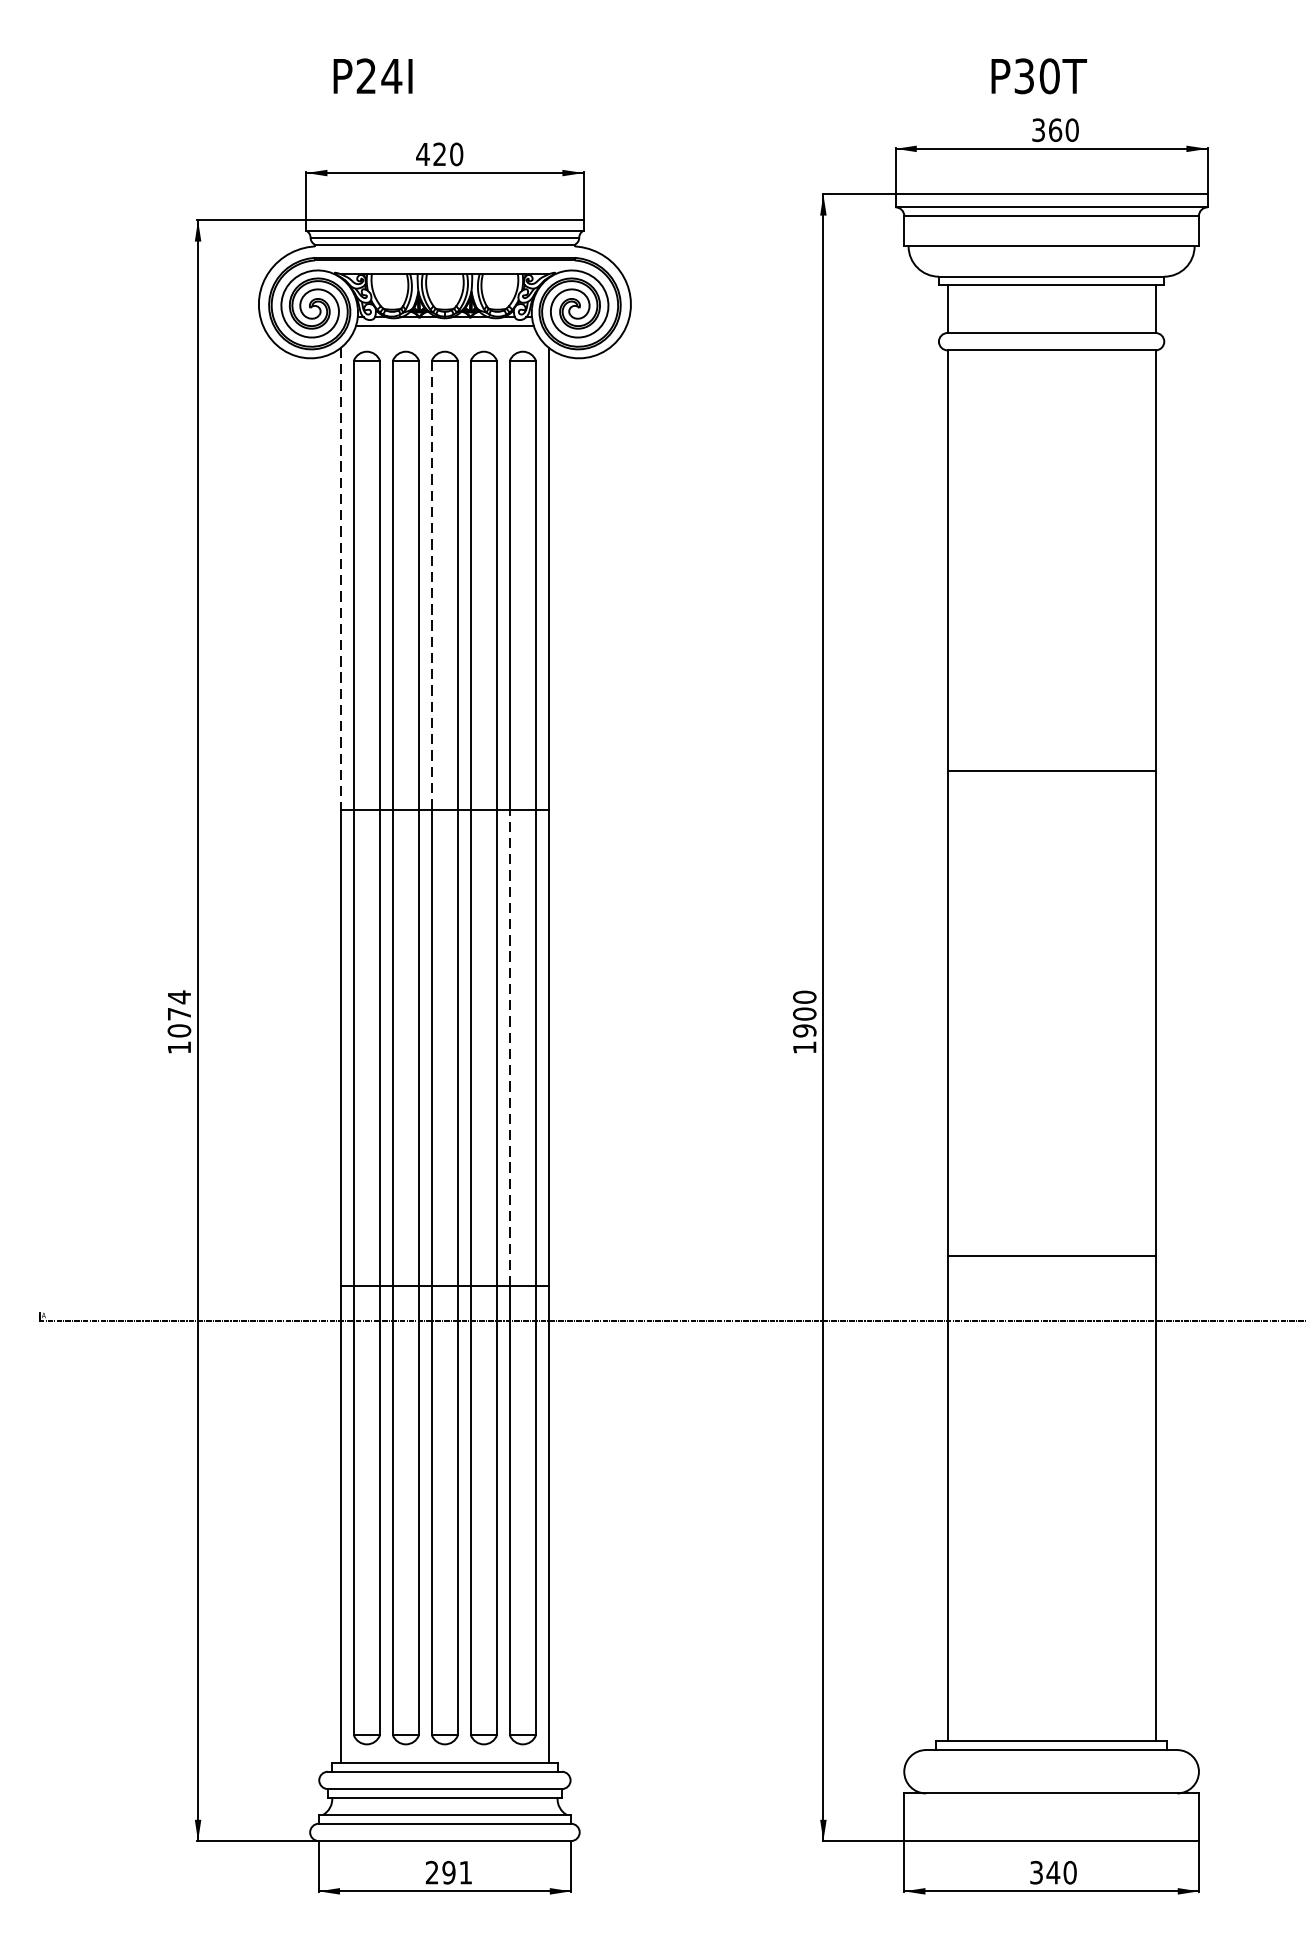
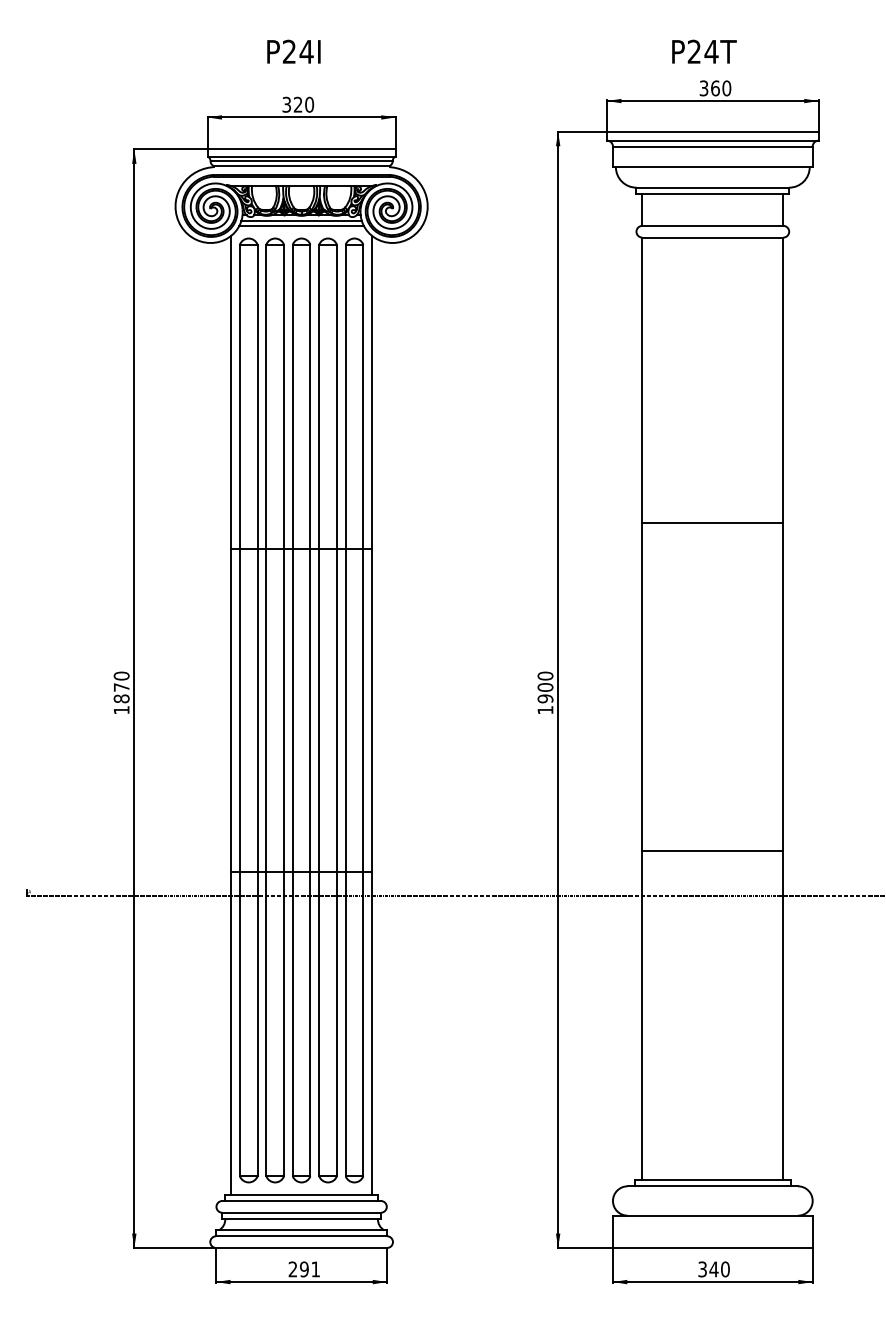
text: (372, 75) -> (293, 51), moved
text: (1036, 75) -> (702, 51), P30T -> P24T
text: (422, 153) -> (286, 104), 420 -> 320
line: (444, 332) -> (301, 225), added
line: (341, 578) -> (231, 392), dashed -> solid
line: (431, 586) -> (292, 397), dashed -> solid
text: (179, 1014) -> (121, 687), 1074 -> 1870
line: (509, 1048) -> (345, 710), dashed -> solid

